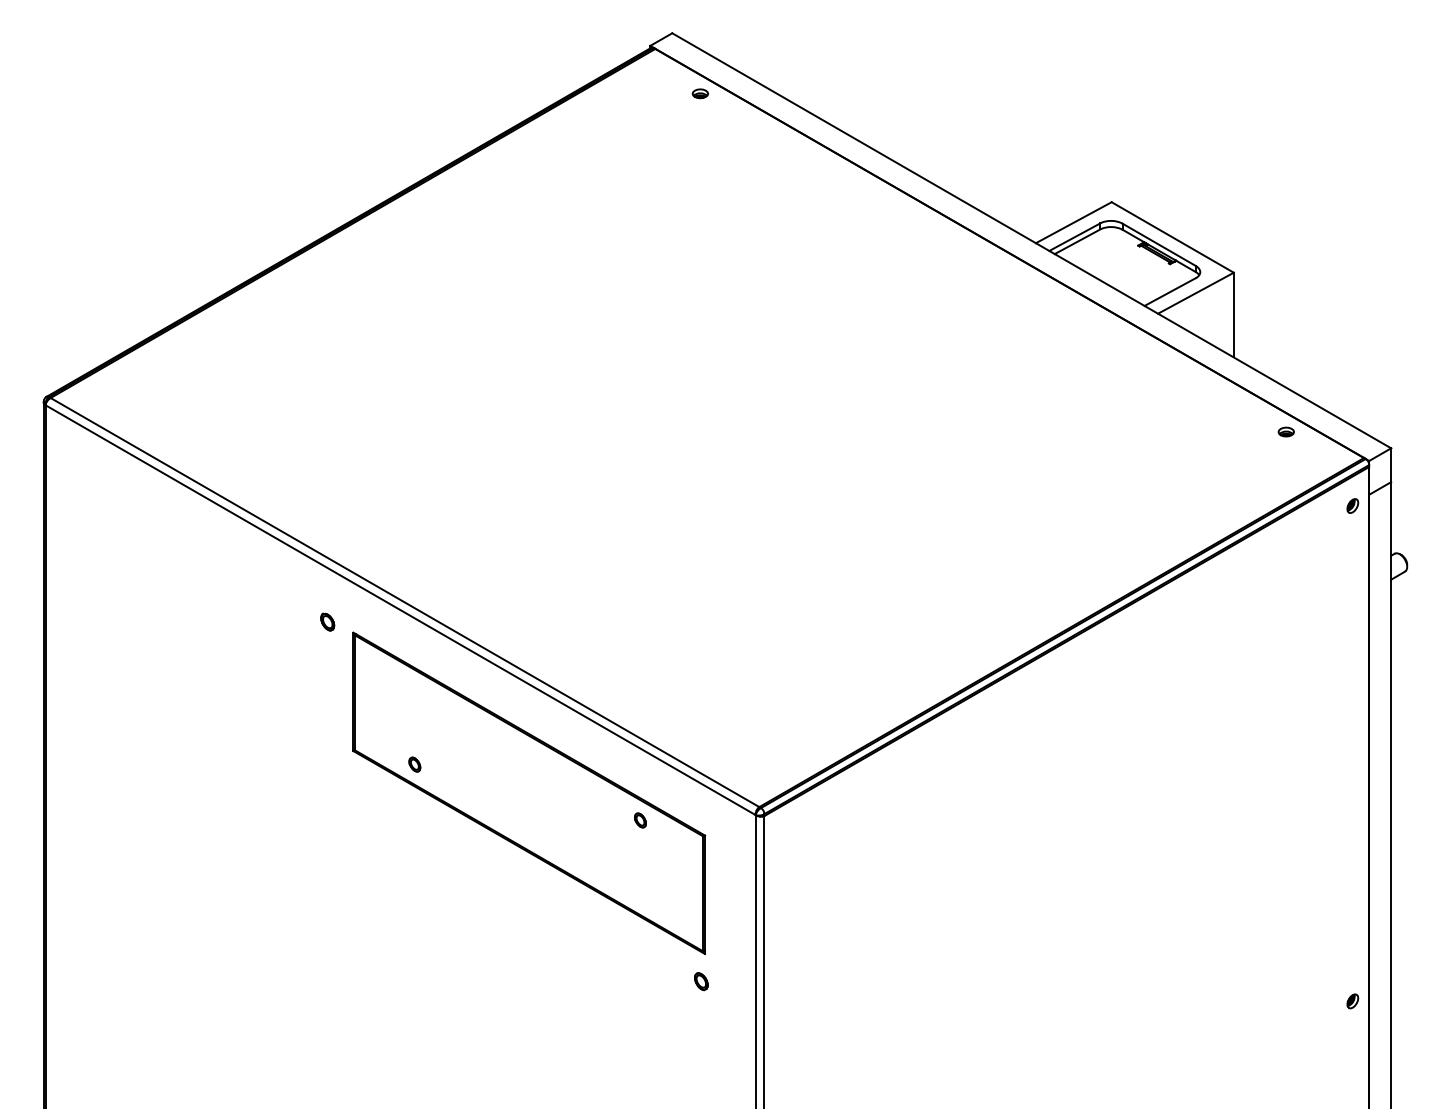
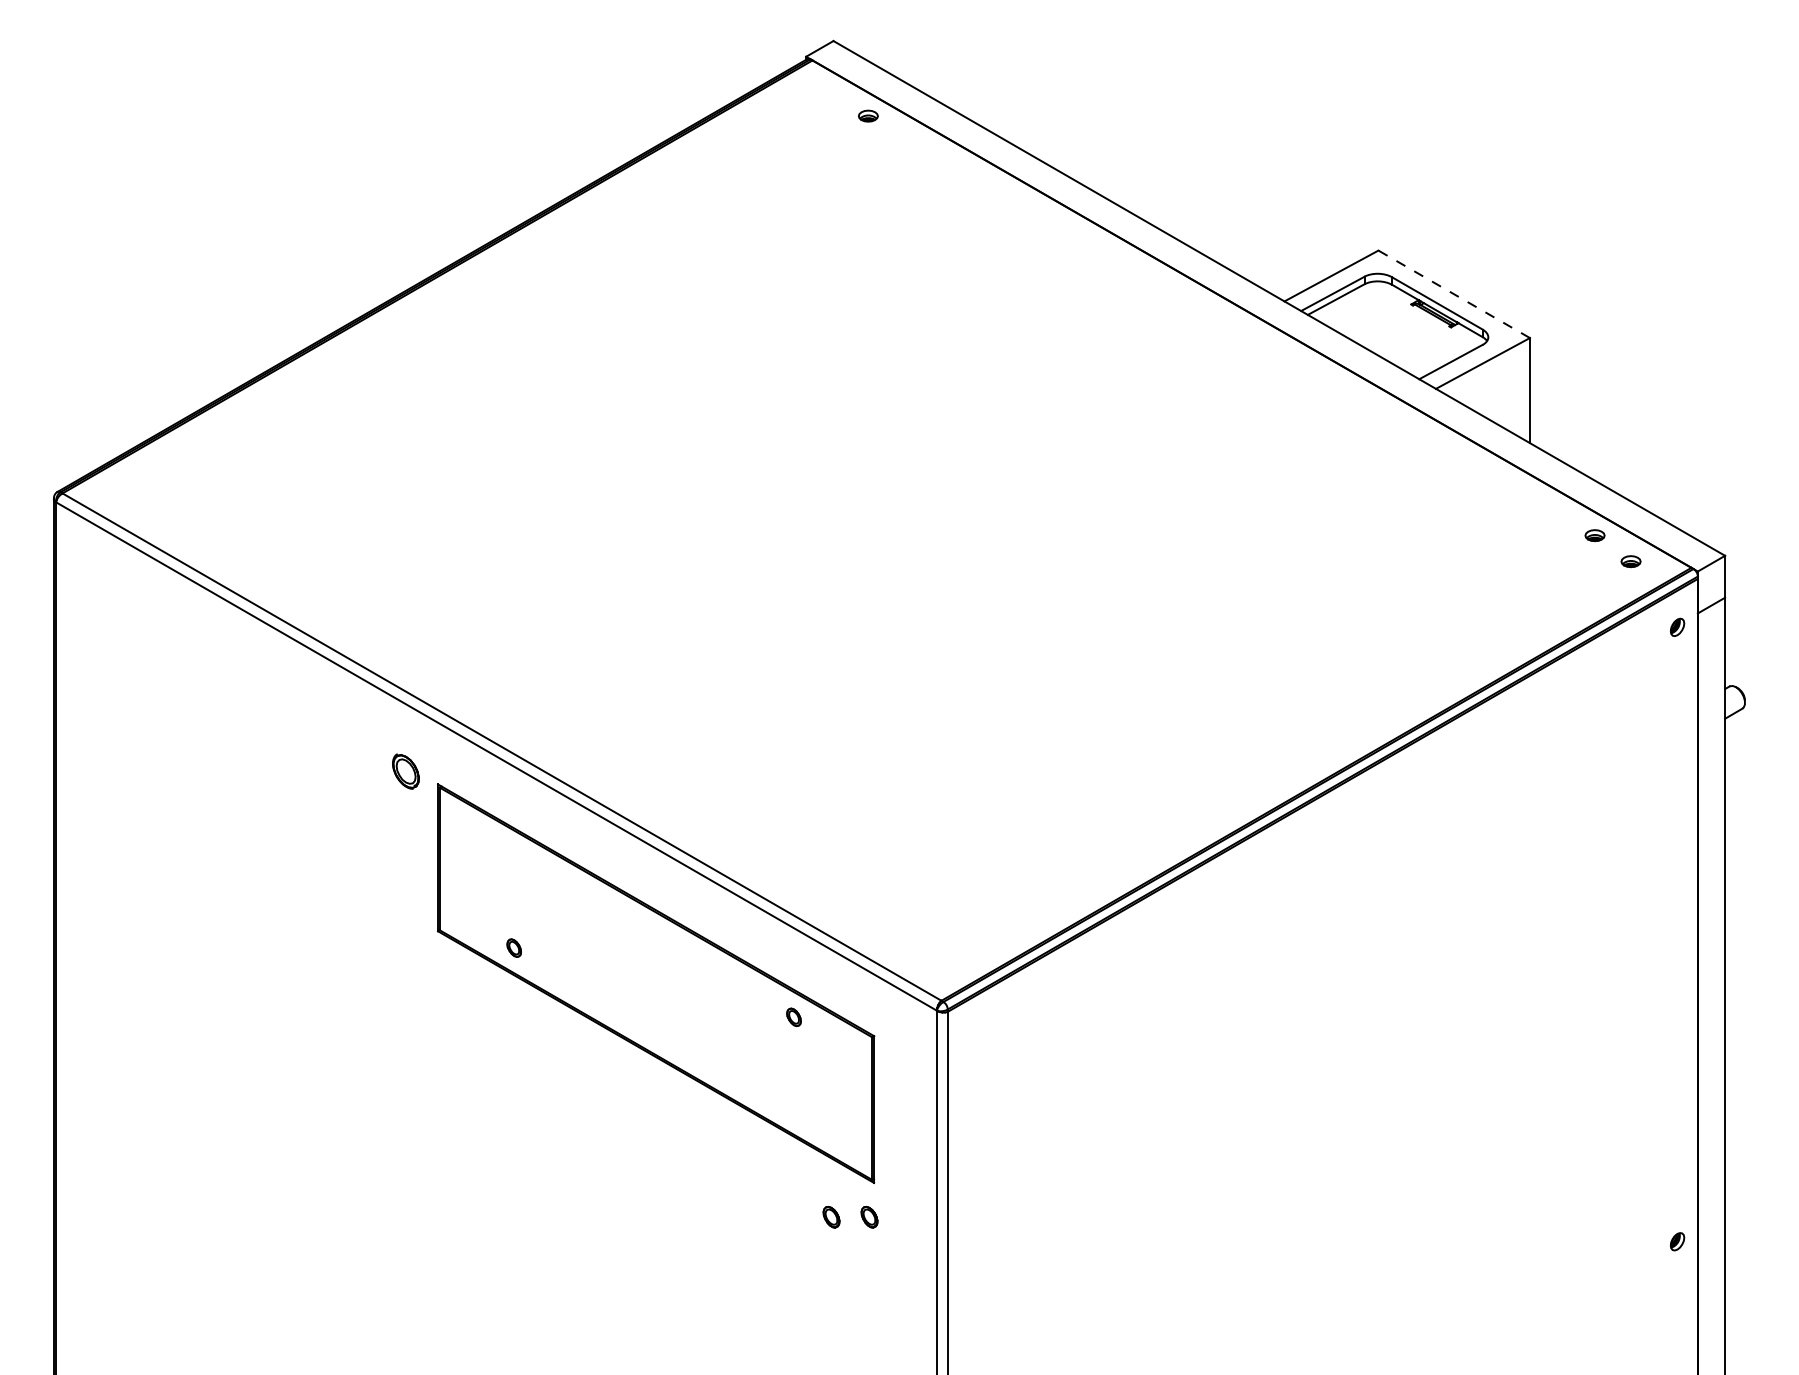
line: (1172, 237) -> (1453, 294), solid -> dashed
part: (1314, 452) -> (1630, 561), added
part: (327, 621) -> (406, 770), size x1.6
part: (670, 981) -> (831, 1216), added

